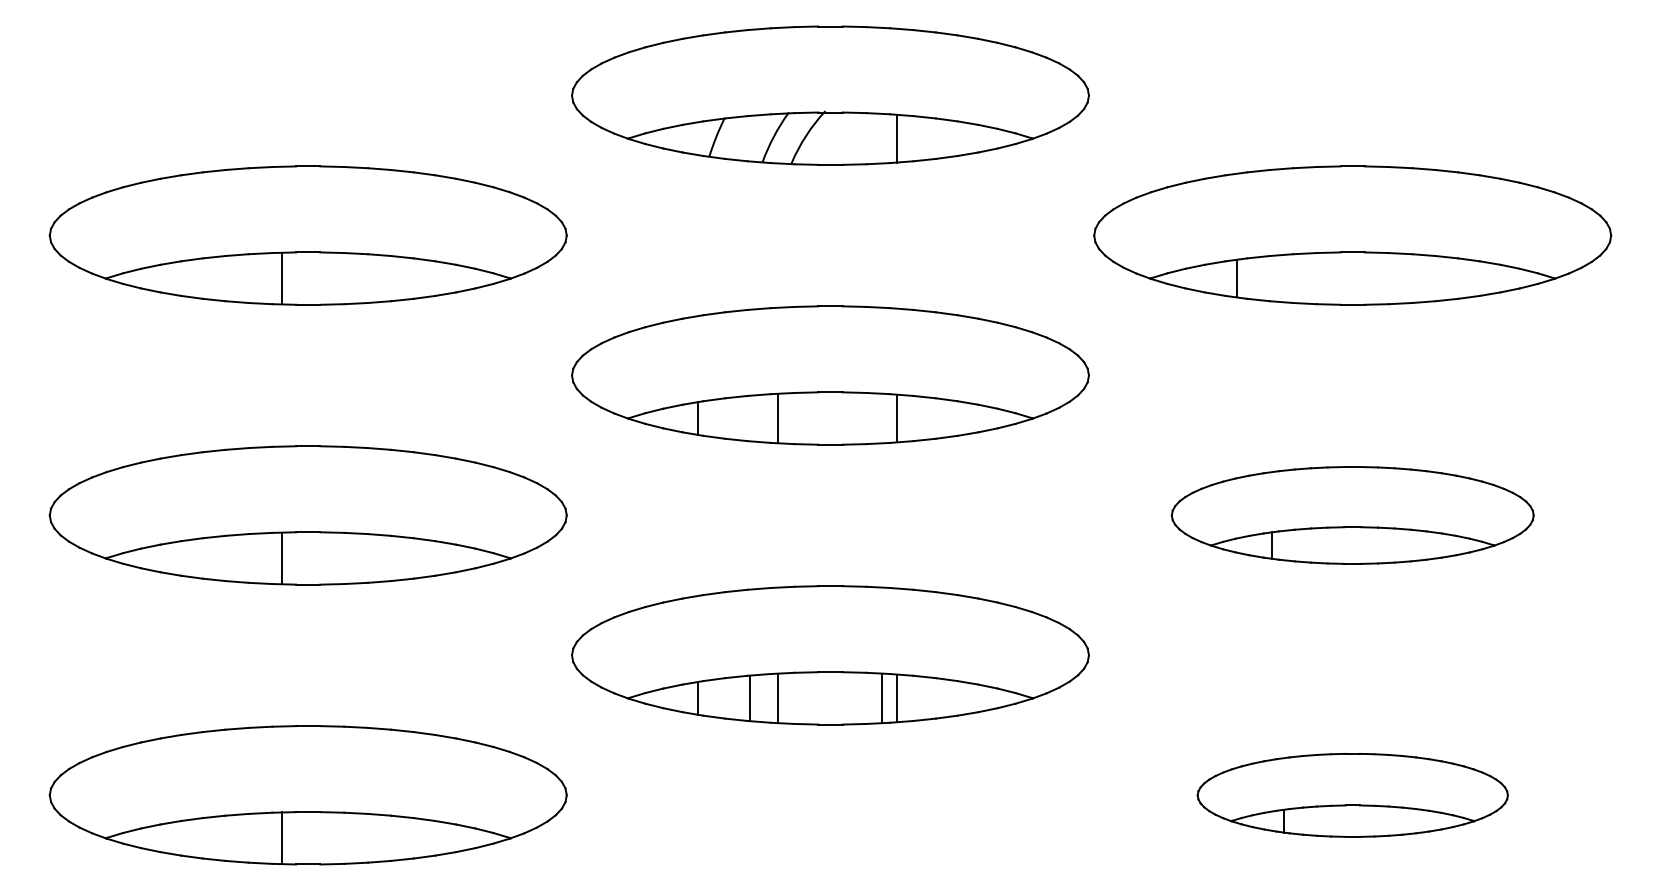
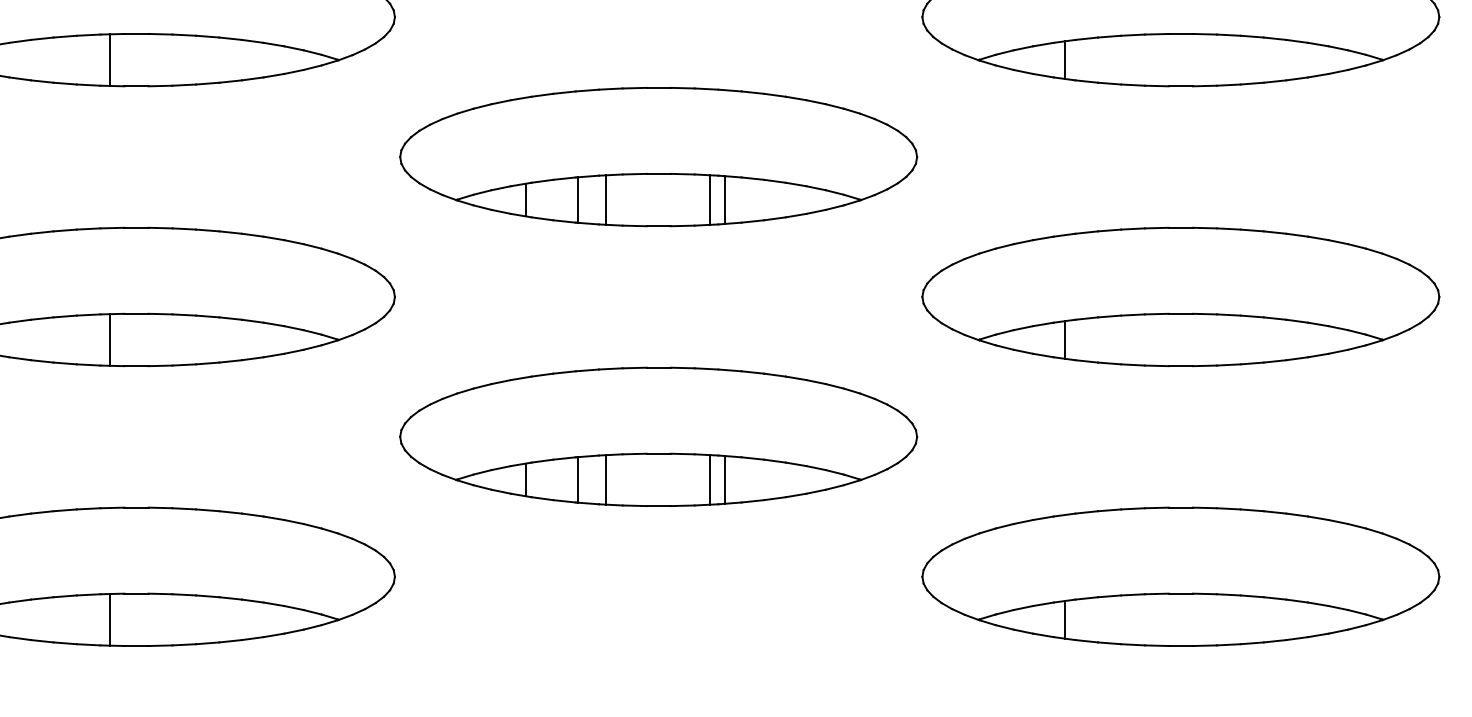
line: (750, 418) -> (578, 200), added
line: (882, 418) -> (710, 200), added
part: (1352, 515) -> (1180, 297), size x1.43
part: (1352, 795) -> (1180, 577), size x1.67

